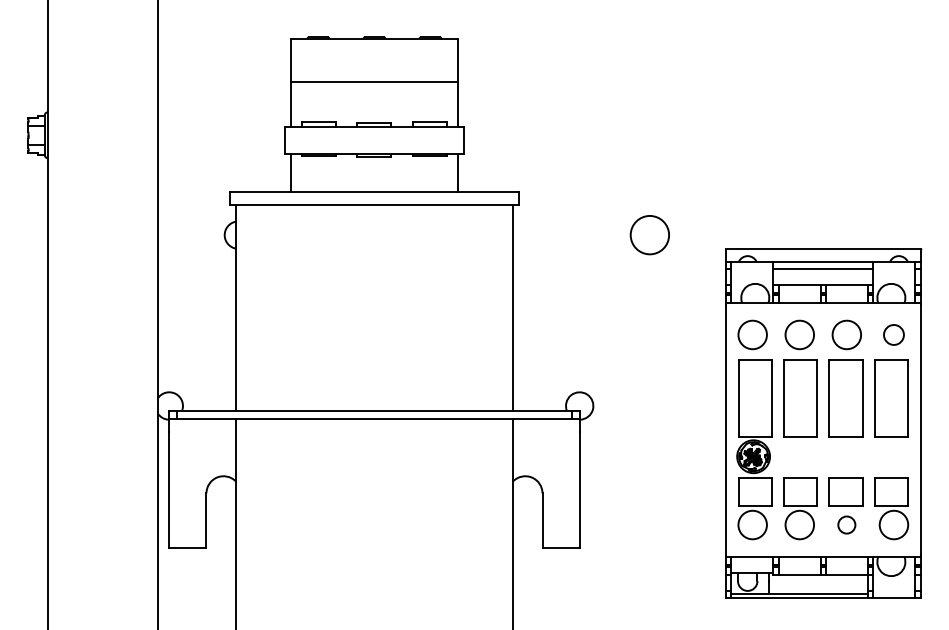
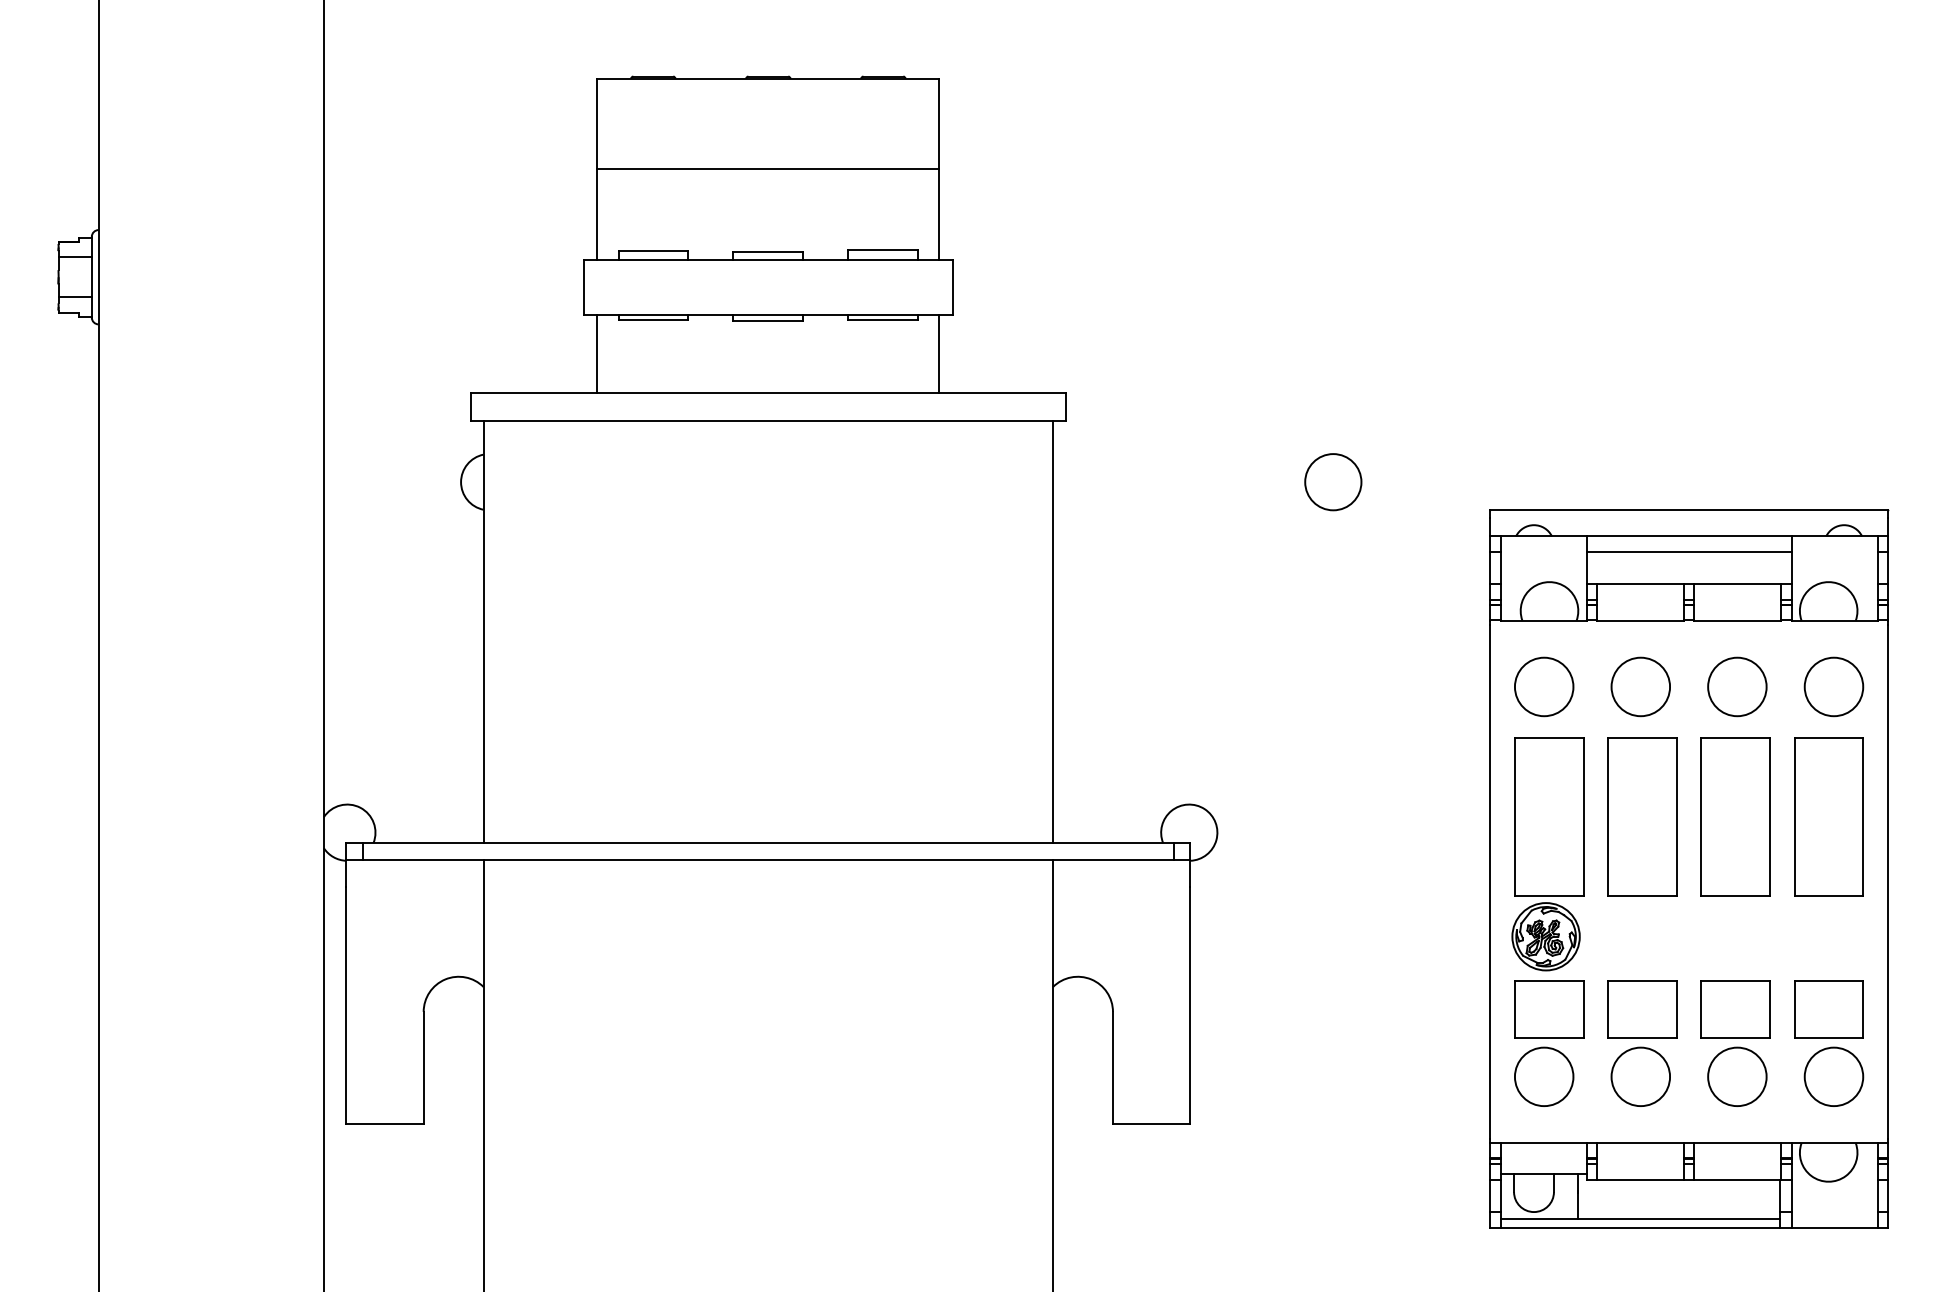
circle: (649, 234) -> (1332, 480), size x0.71
circle: (893, 334) -> (1833, 686), size x1.43
circle: (846, 524) -> (1736, 1075), size x1.67

